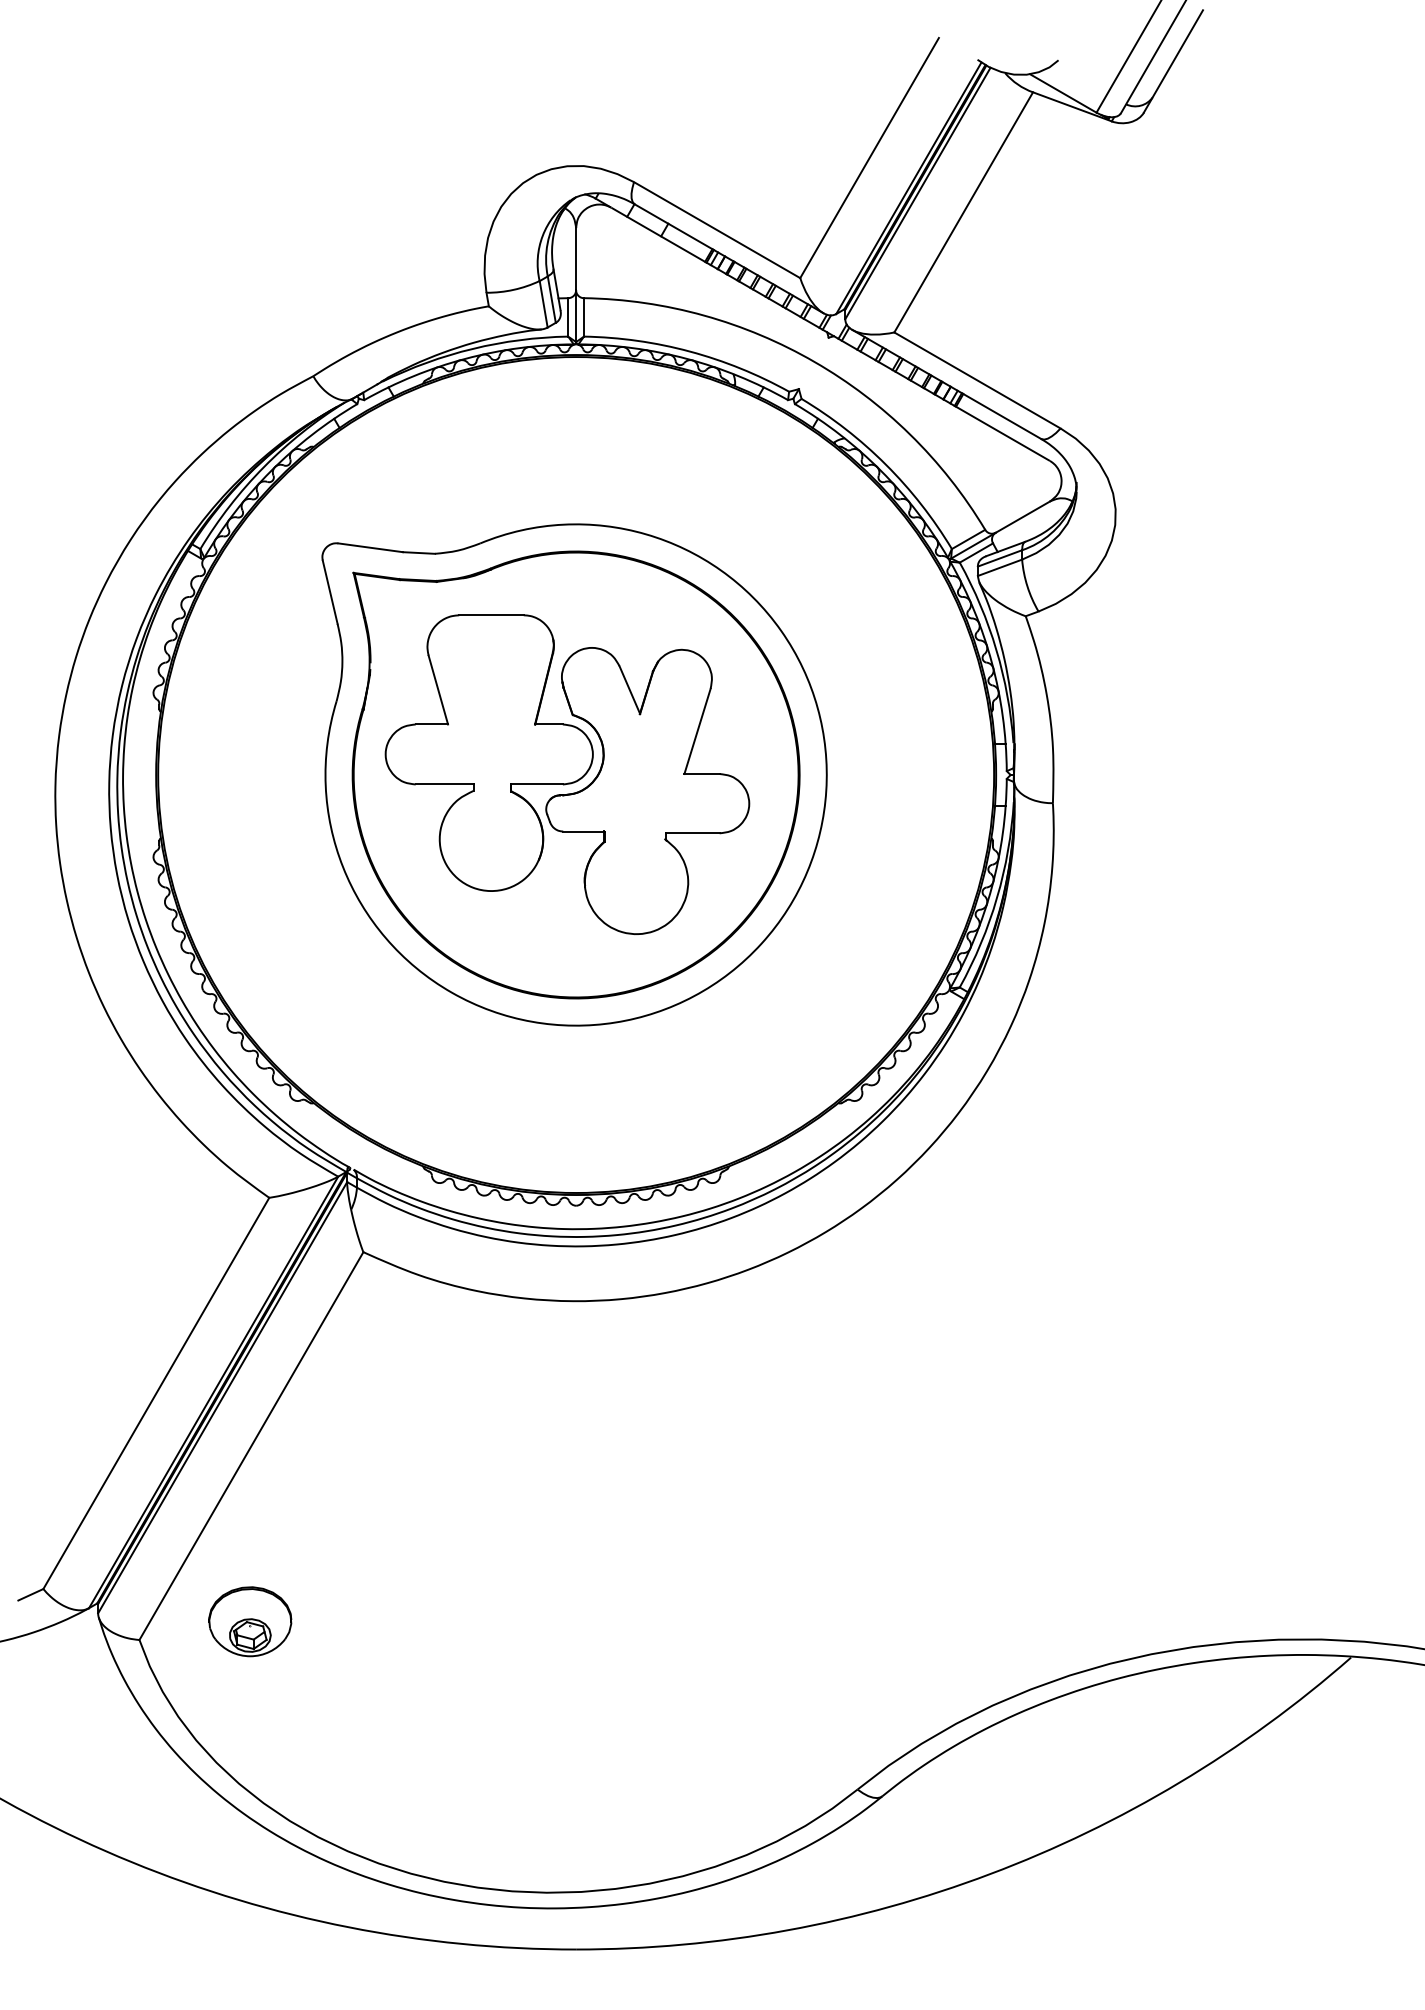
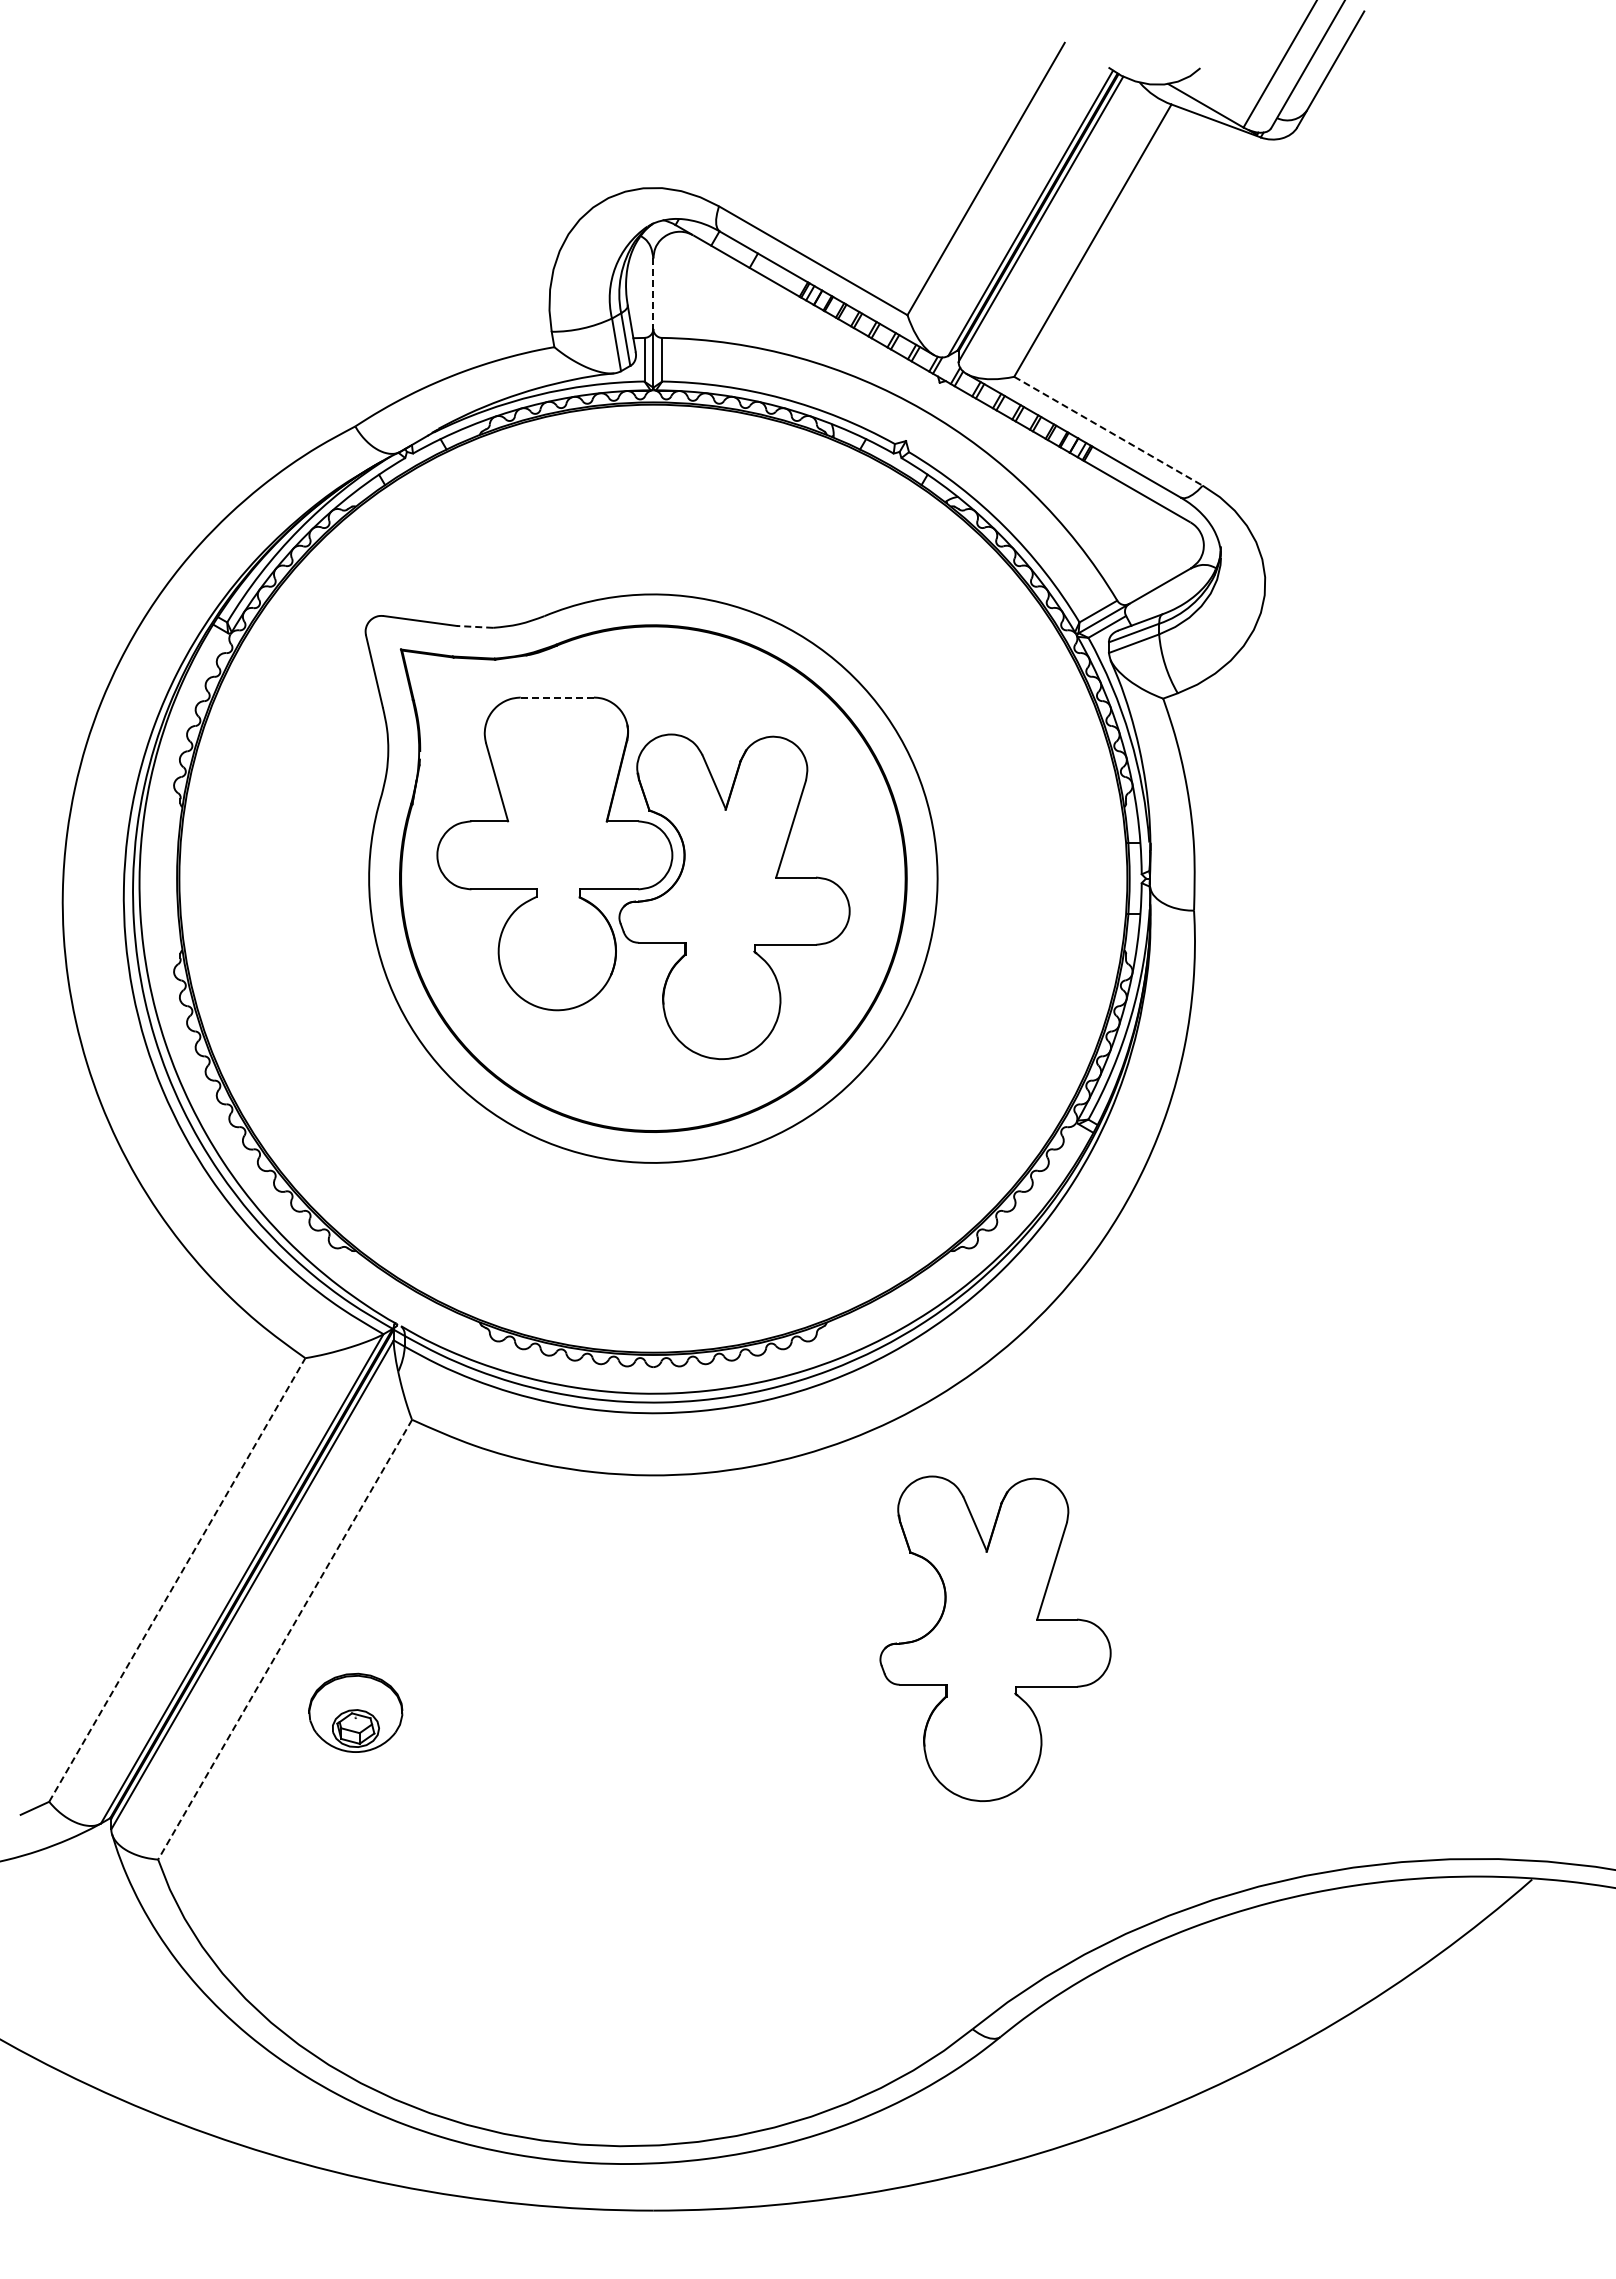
line: (576, 259) -> (653, 294), solid -> dashed
line: (977, 380) -> (1108, 431), solid -> dashed
line: (418, 552) -> (474, 626), solid -> dashed
line: (491, 615) -> (557, 697), solid -> dashed
line: (156, 1392) -> (177, 1579), solid -> dashed
line: (251, 1445) -> (285, 1639), solid -> dashed
part: (877, 1445) -> (995, 1638), added
part: (249, 1621) -> (355, 1712), moved

